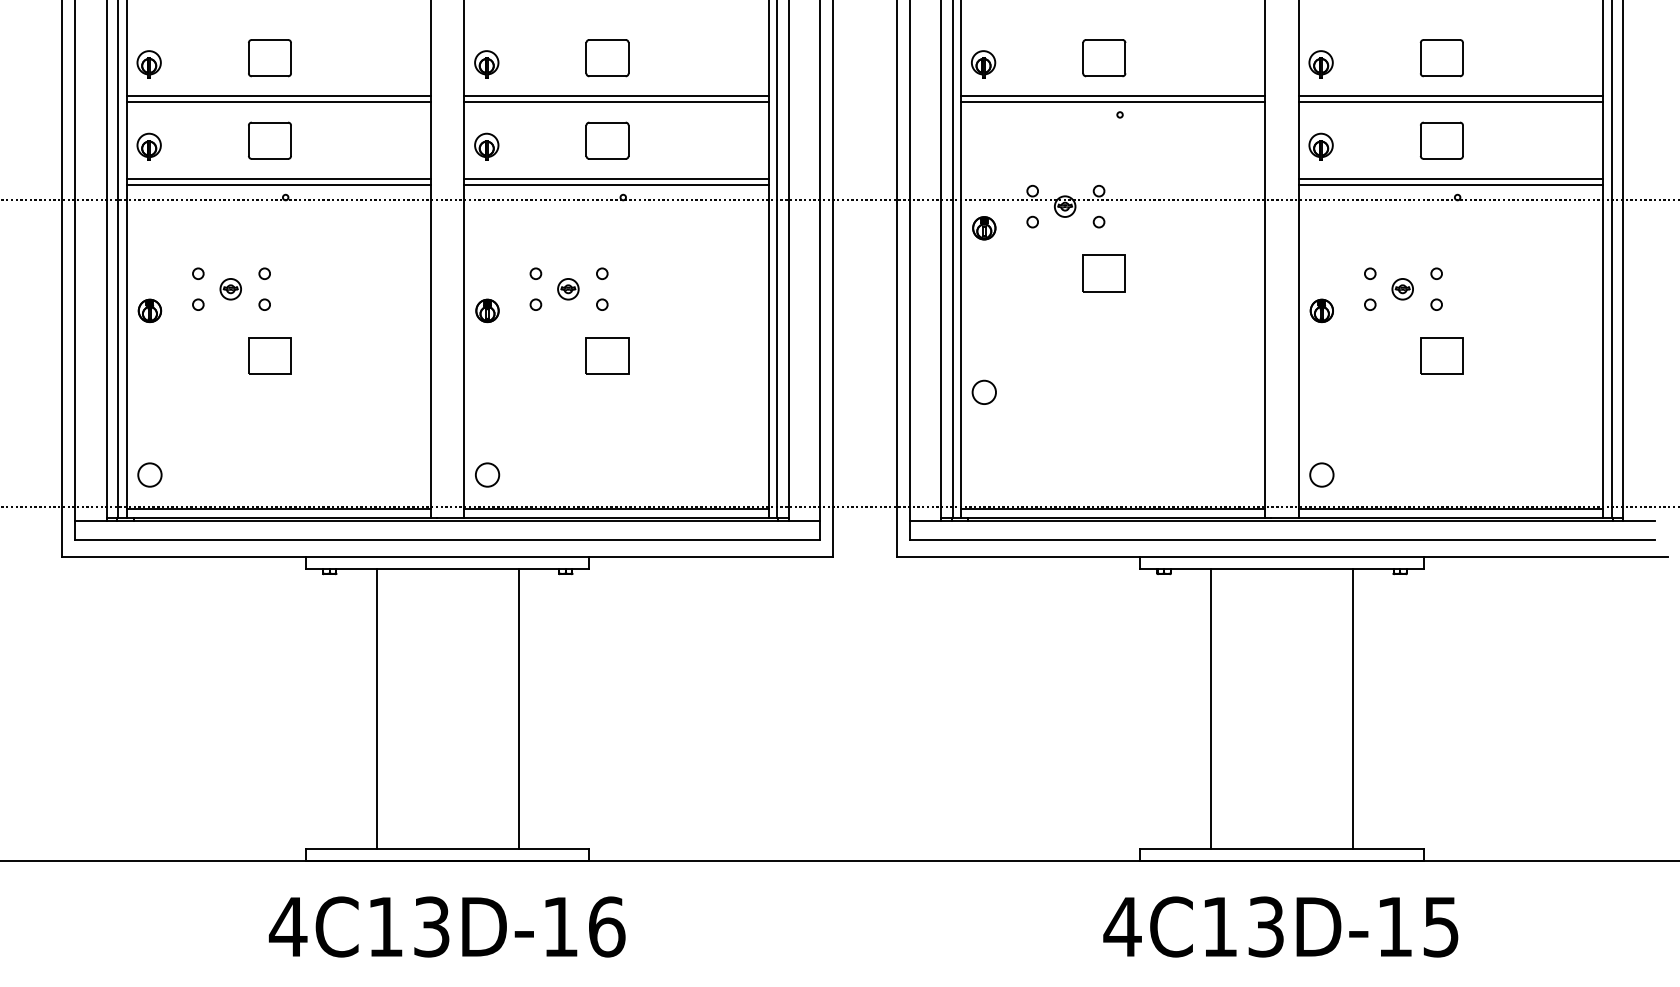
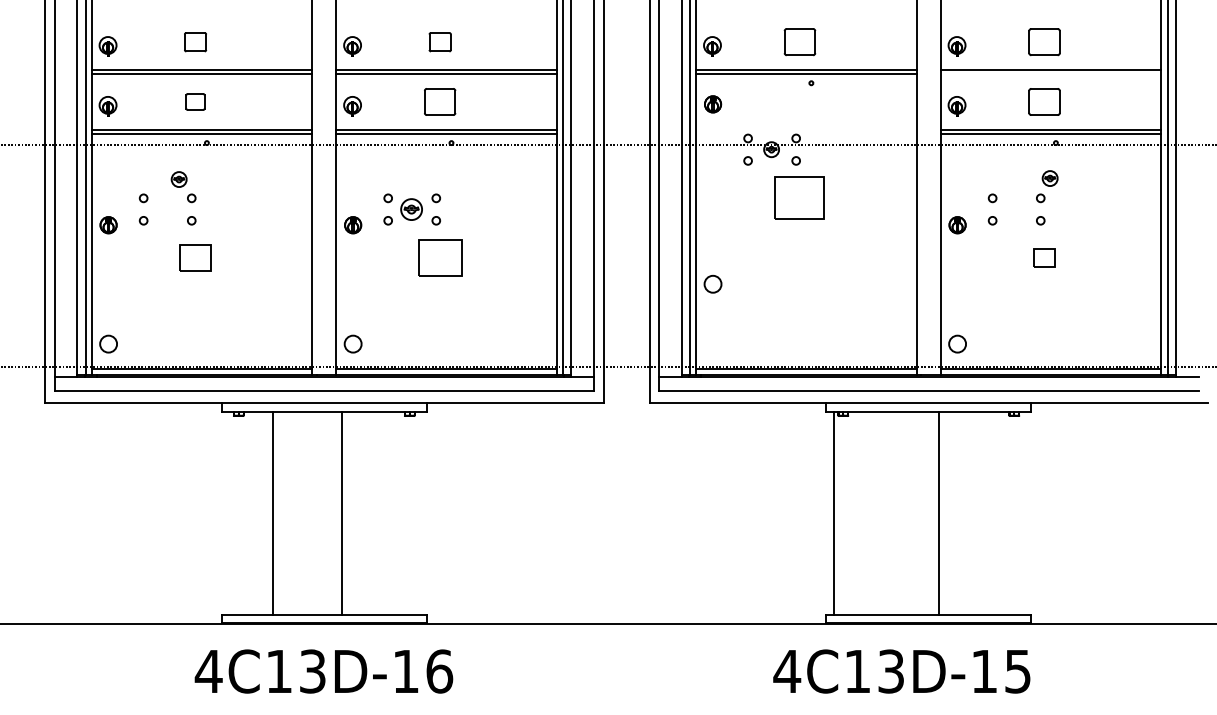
part: (269, 58) -> (195, 42), size x0.7
part: (608, 58) -> (440, 42), size x0.7
line: (1450, 101) -> (1050, 73), removed
part: (269, 140) -> (195, 101), size x0.6
part: (984, 228) -> (713, 104), moved
part: (1103, 272) -> (799, 197), size x1.6
part: (229, 289) -> (178, 179), moved
part: (568, 289) -> (411, 209), size x1.4
part: (1401, 289) -> (1049, 178), moved
part: (606, 355) -> (439, 257), size x1.4
part: (1441, 355) -> (1044, 257), size x0.7
line: (518, 707) -> (341, 512), moved
line: (1211, 707) -> (834, 512), moved
line: (1353, 707) -> (939, 512), moved
text: (1280, 926) -> (901, 671), moved

